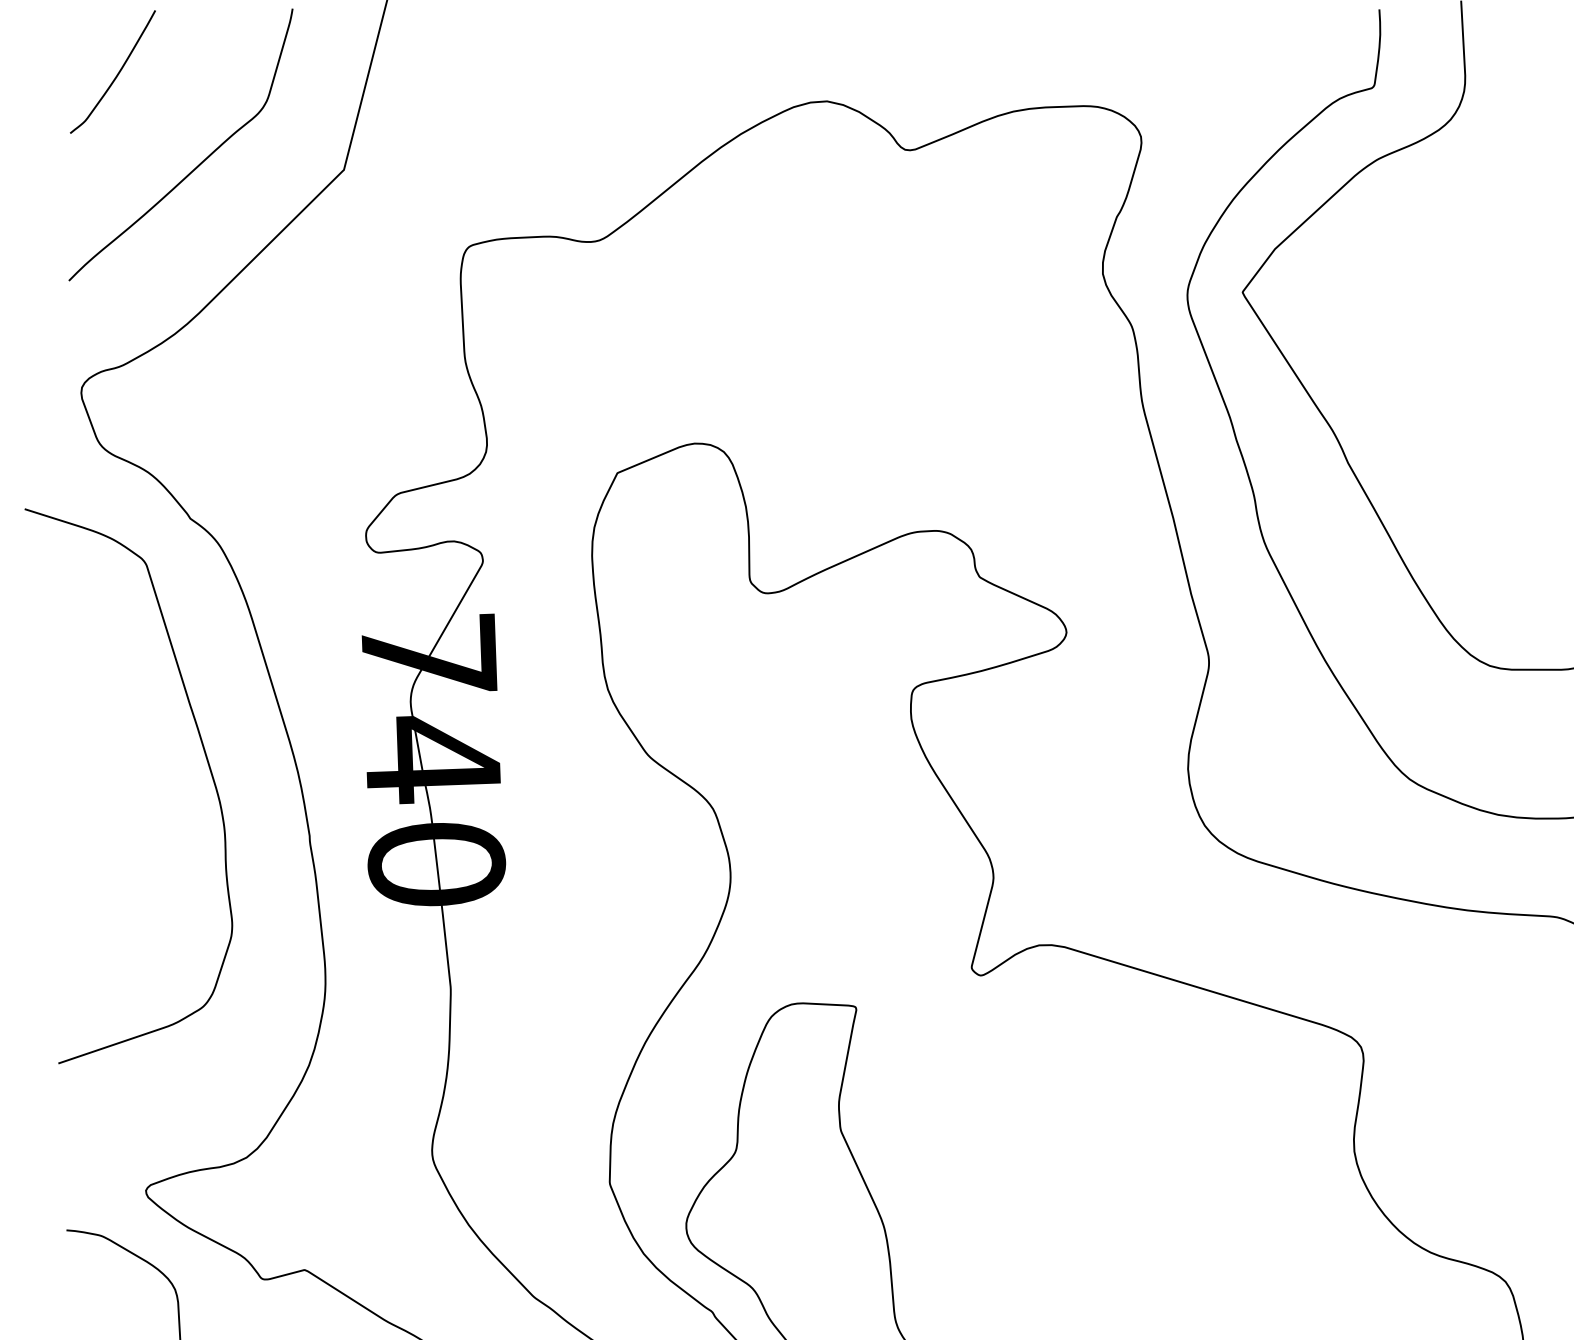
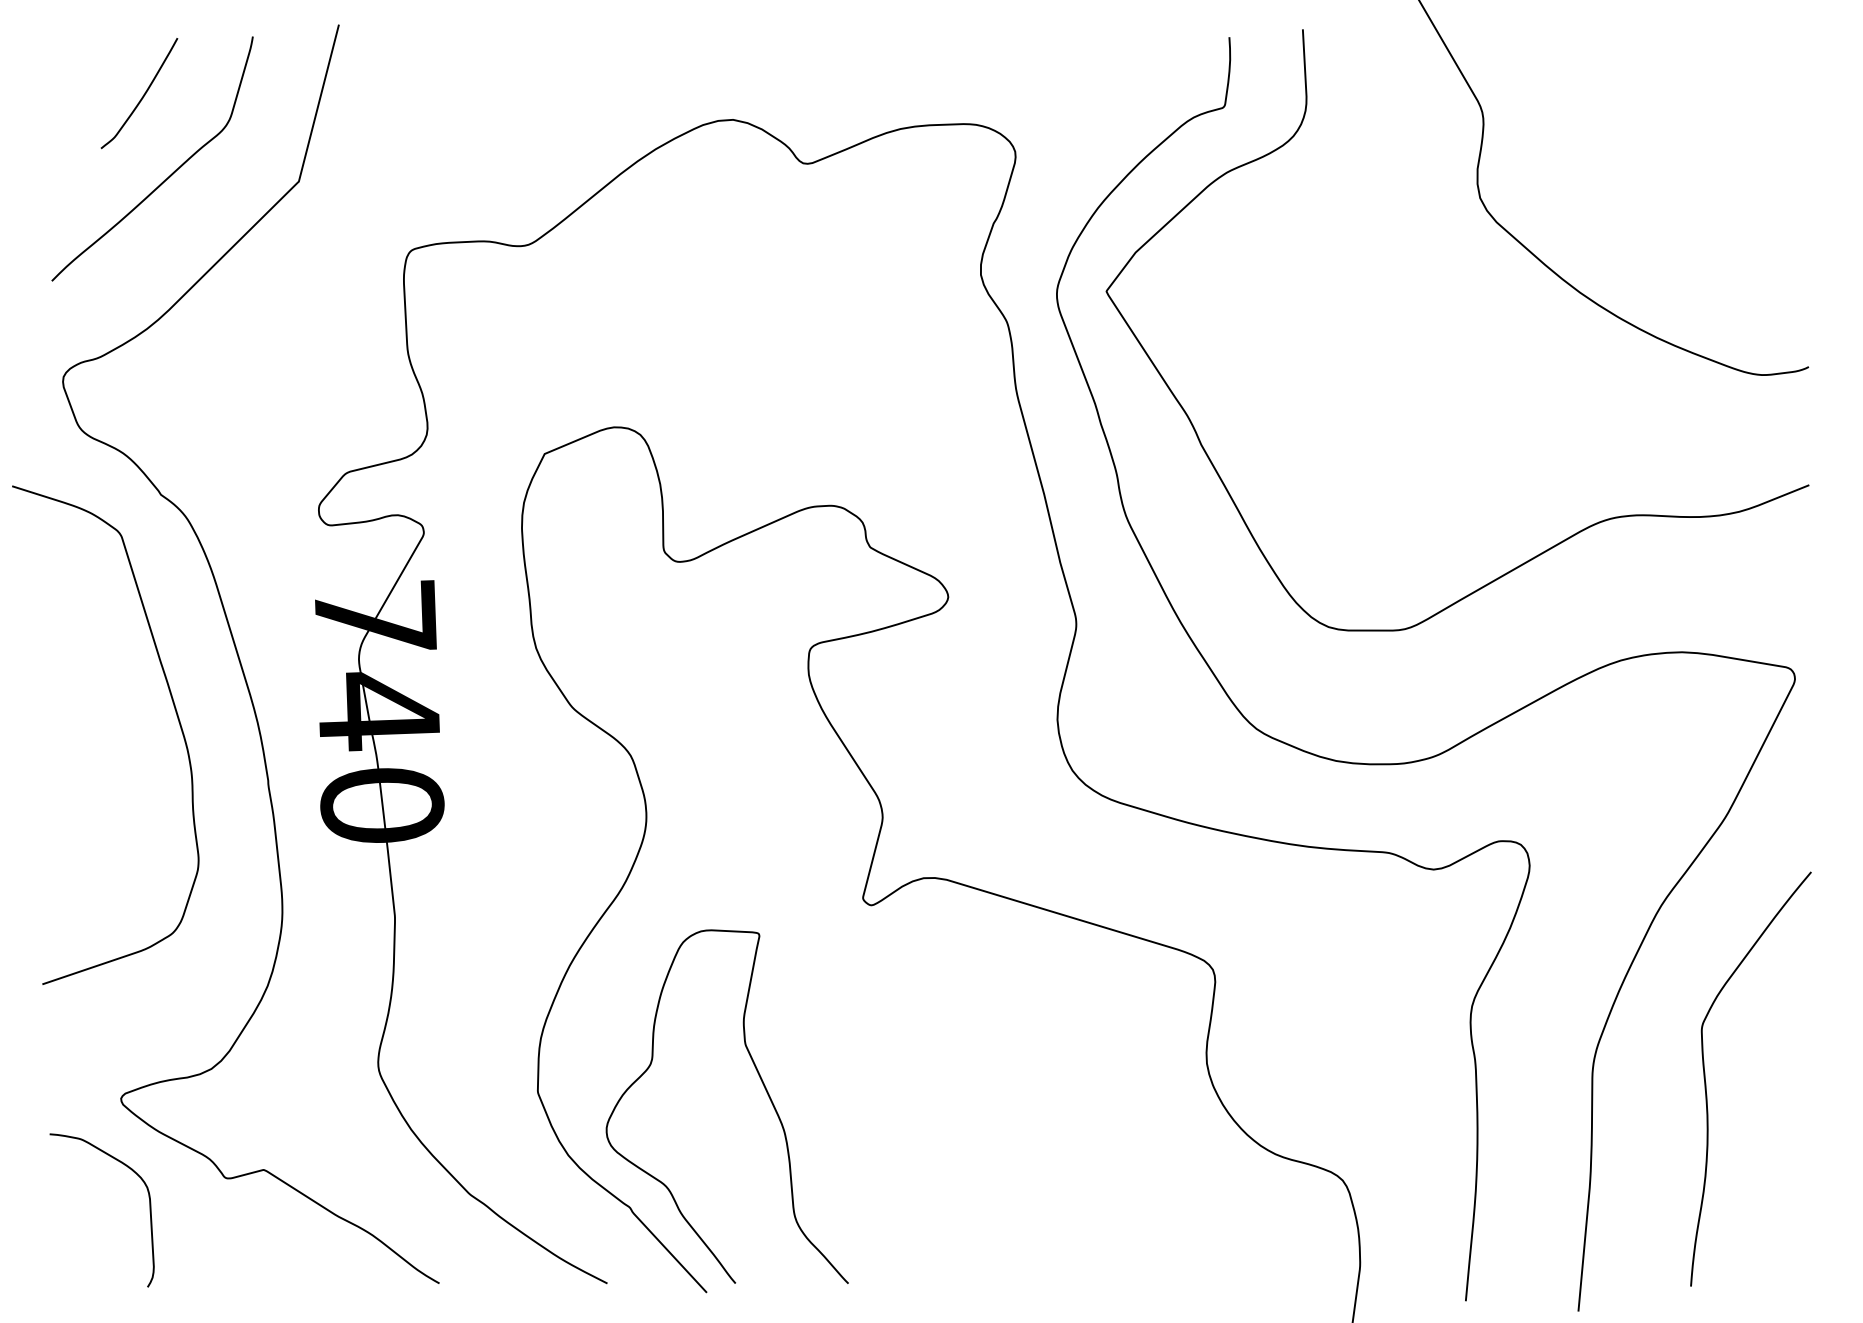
curve: (117, 73) -> (143, 94), moved

